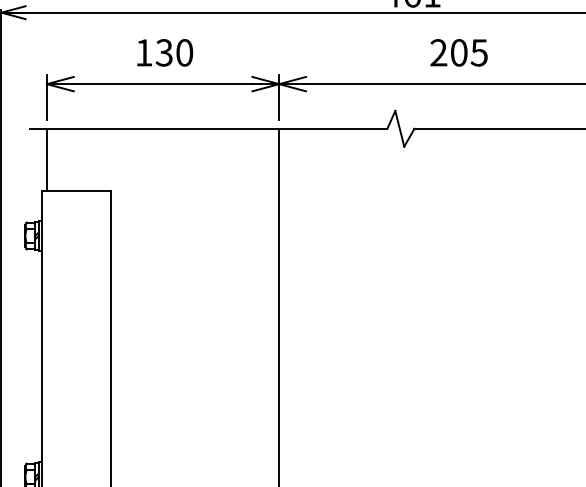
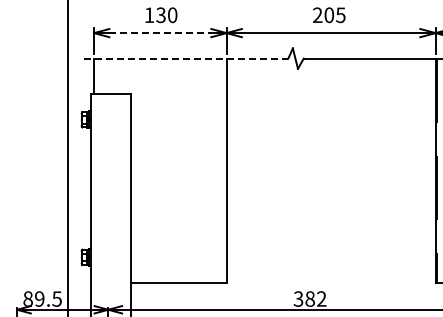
line: (163, 84) -> (160, 33), solid -> dashed
line: (208, 128) -> (186, 58), solid -> dashed

